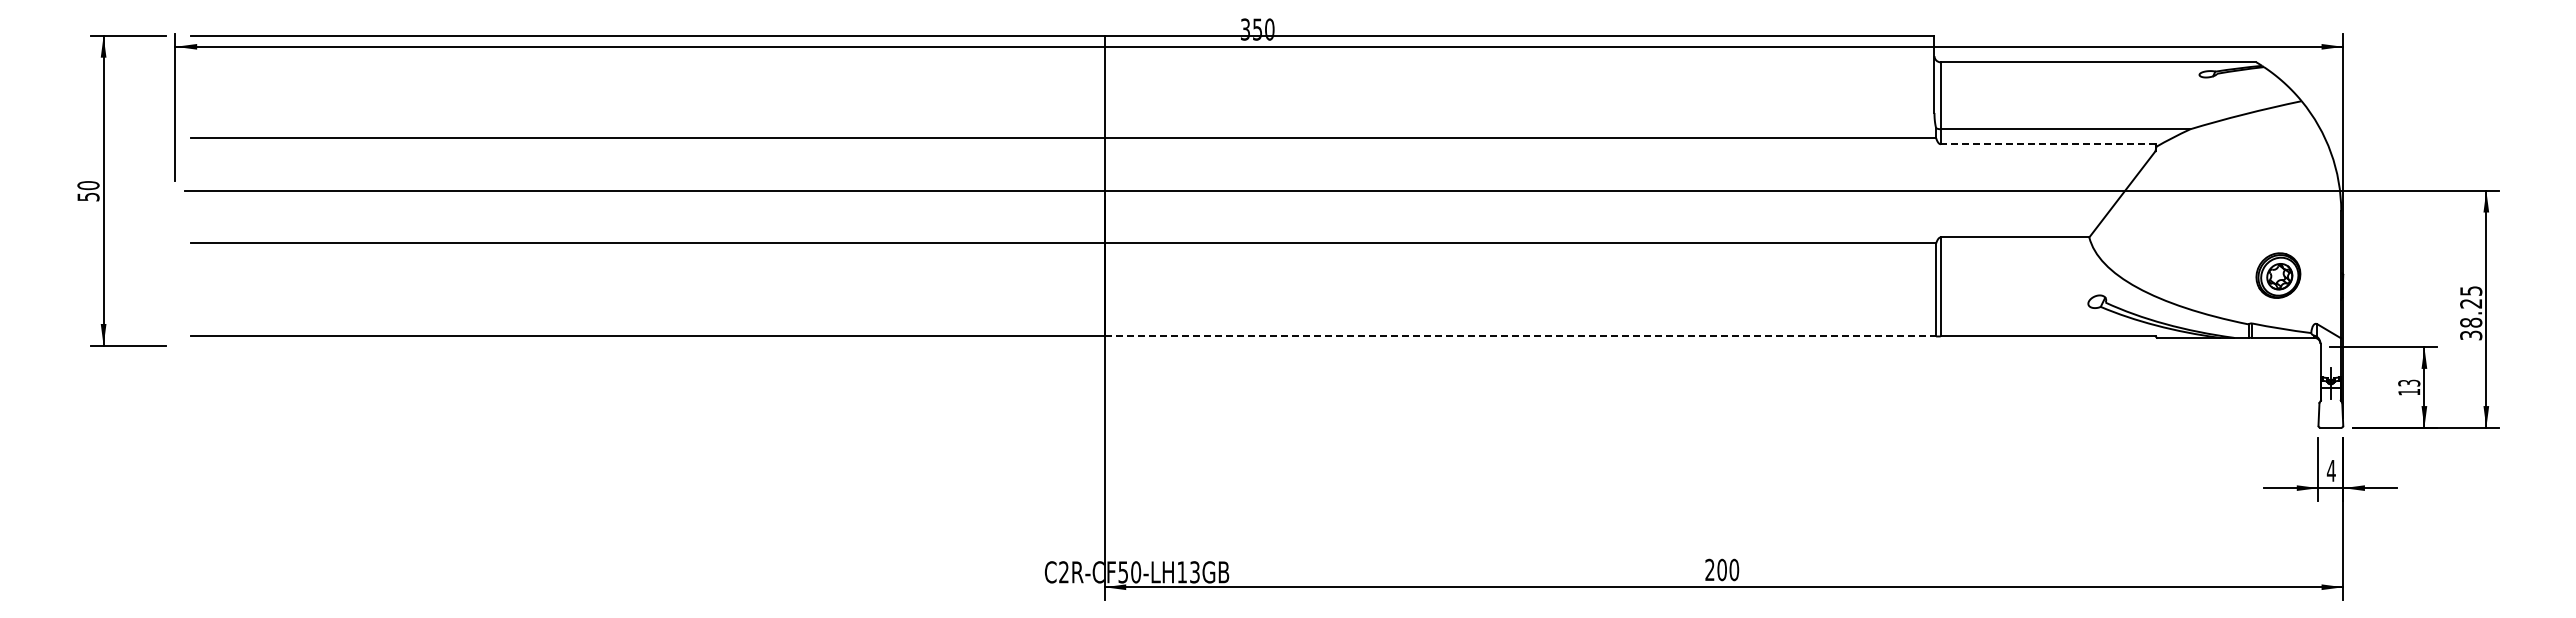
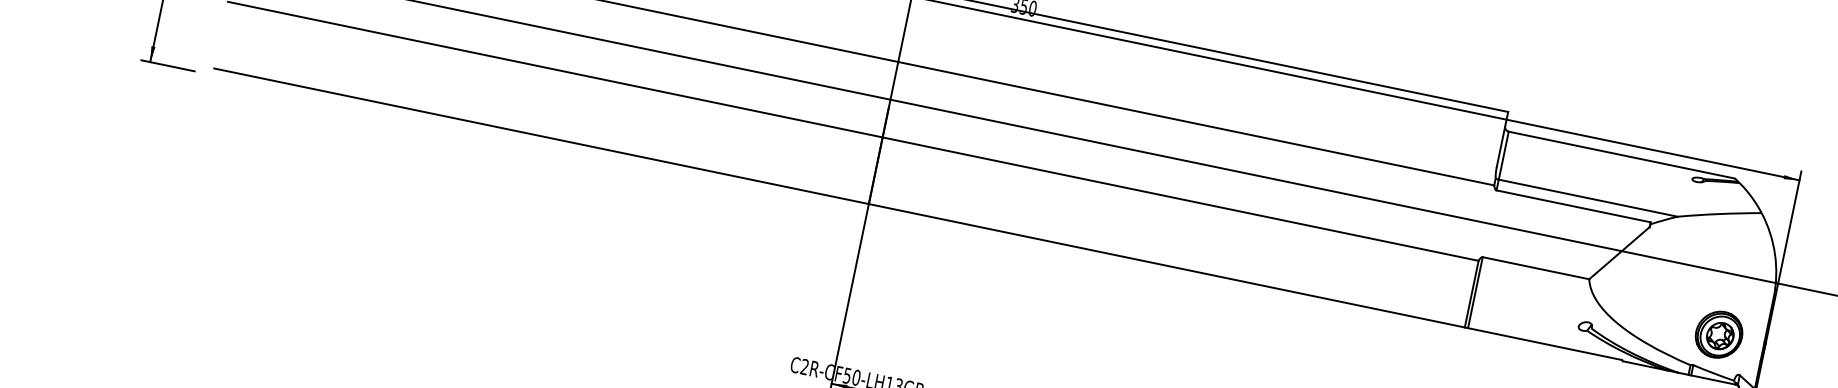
line: (2047, 144) -> (1573, 206), dashed -> solid
part: (2278, 275) -> (1719, 334), size x1.43
line: (1520, 336) -> (1166, 265), dashed -> solid

